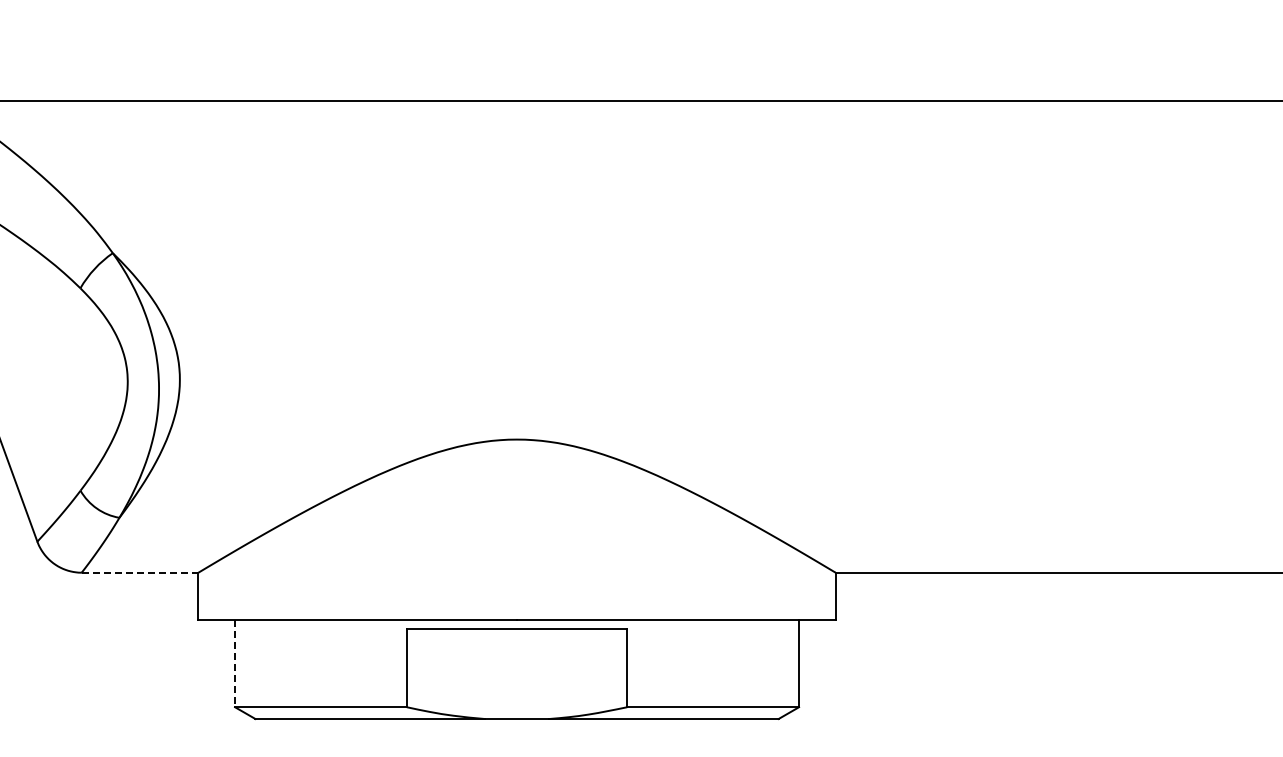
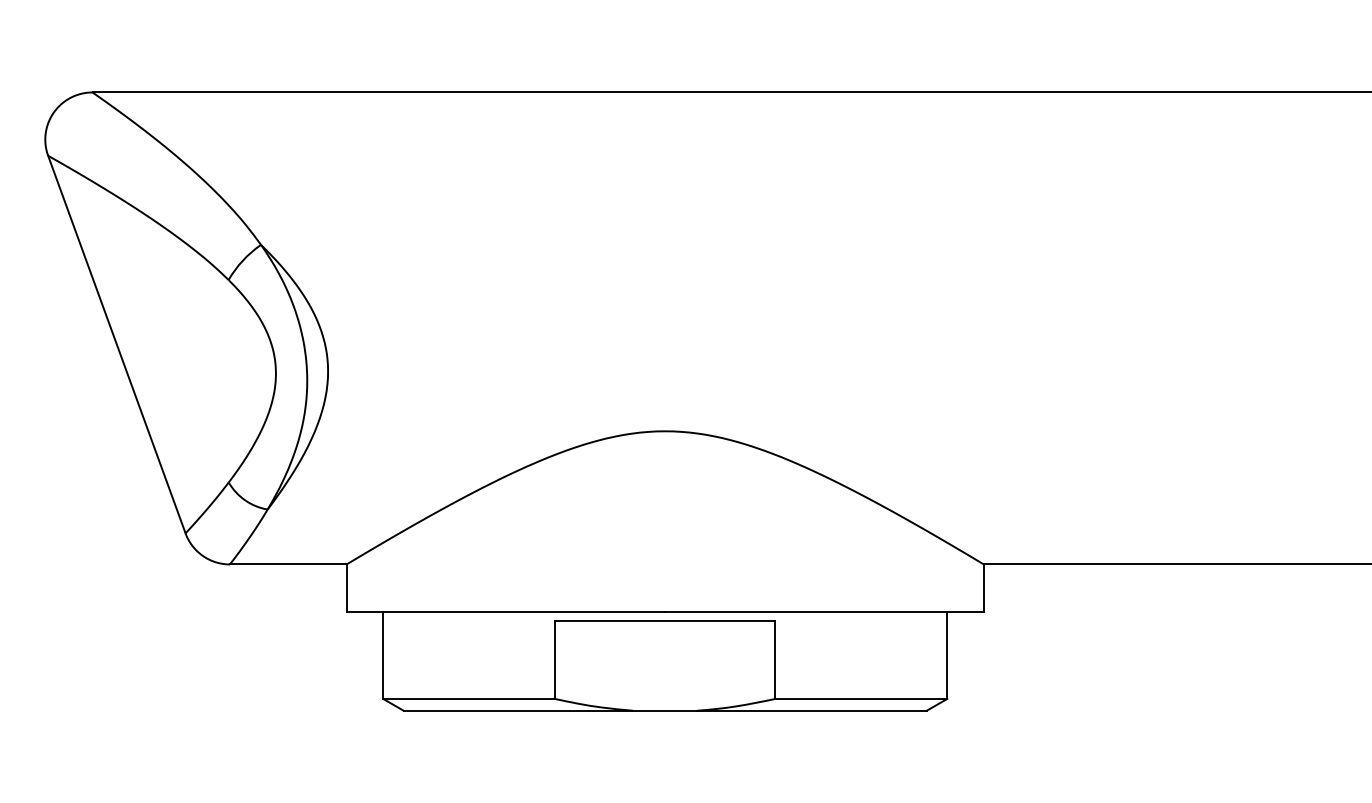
line: (140, 572) -> (288, 564), dashed -> solid
line: (235, 663) -> (383, 655), dashed -> solid

